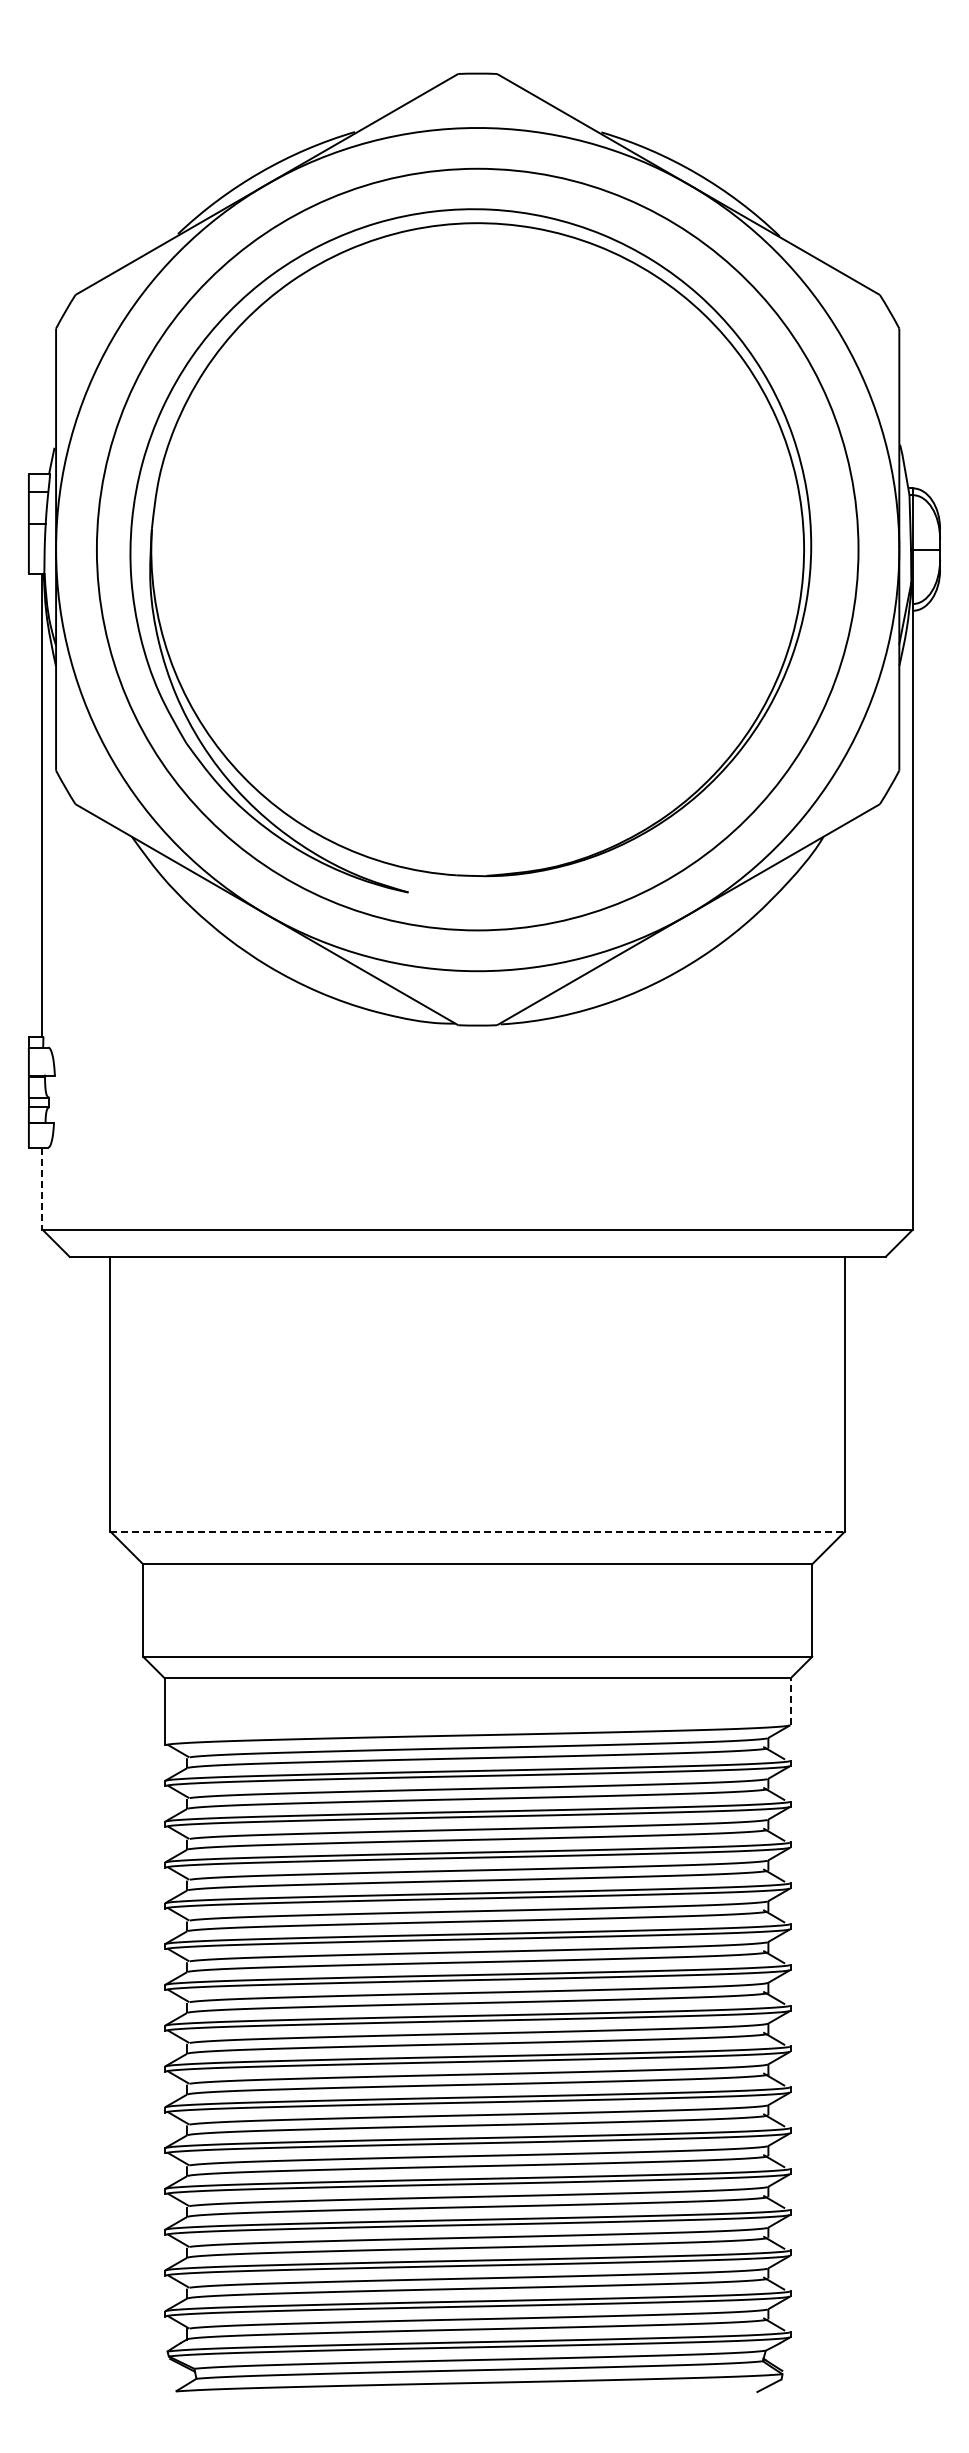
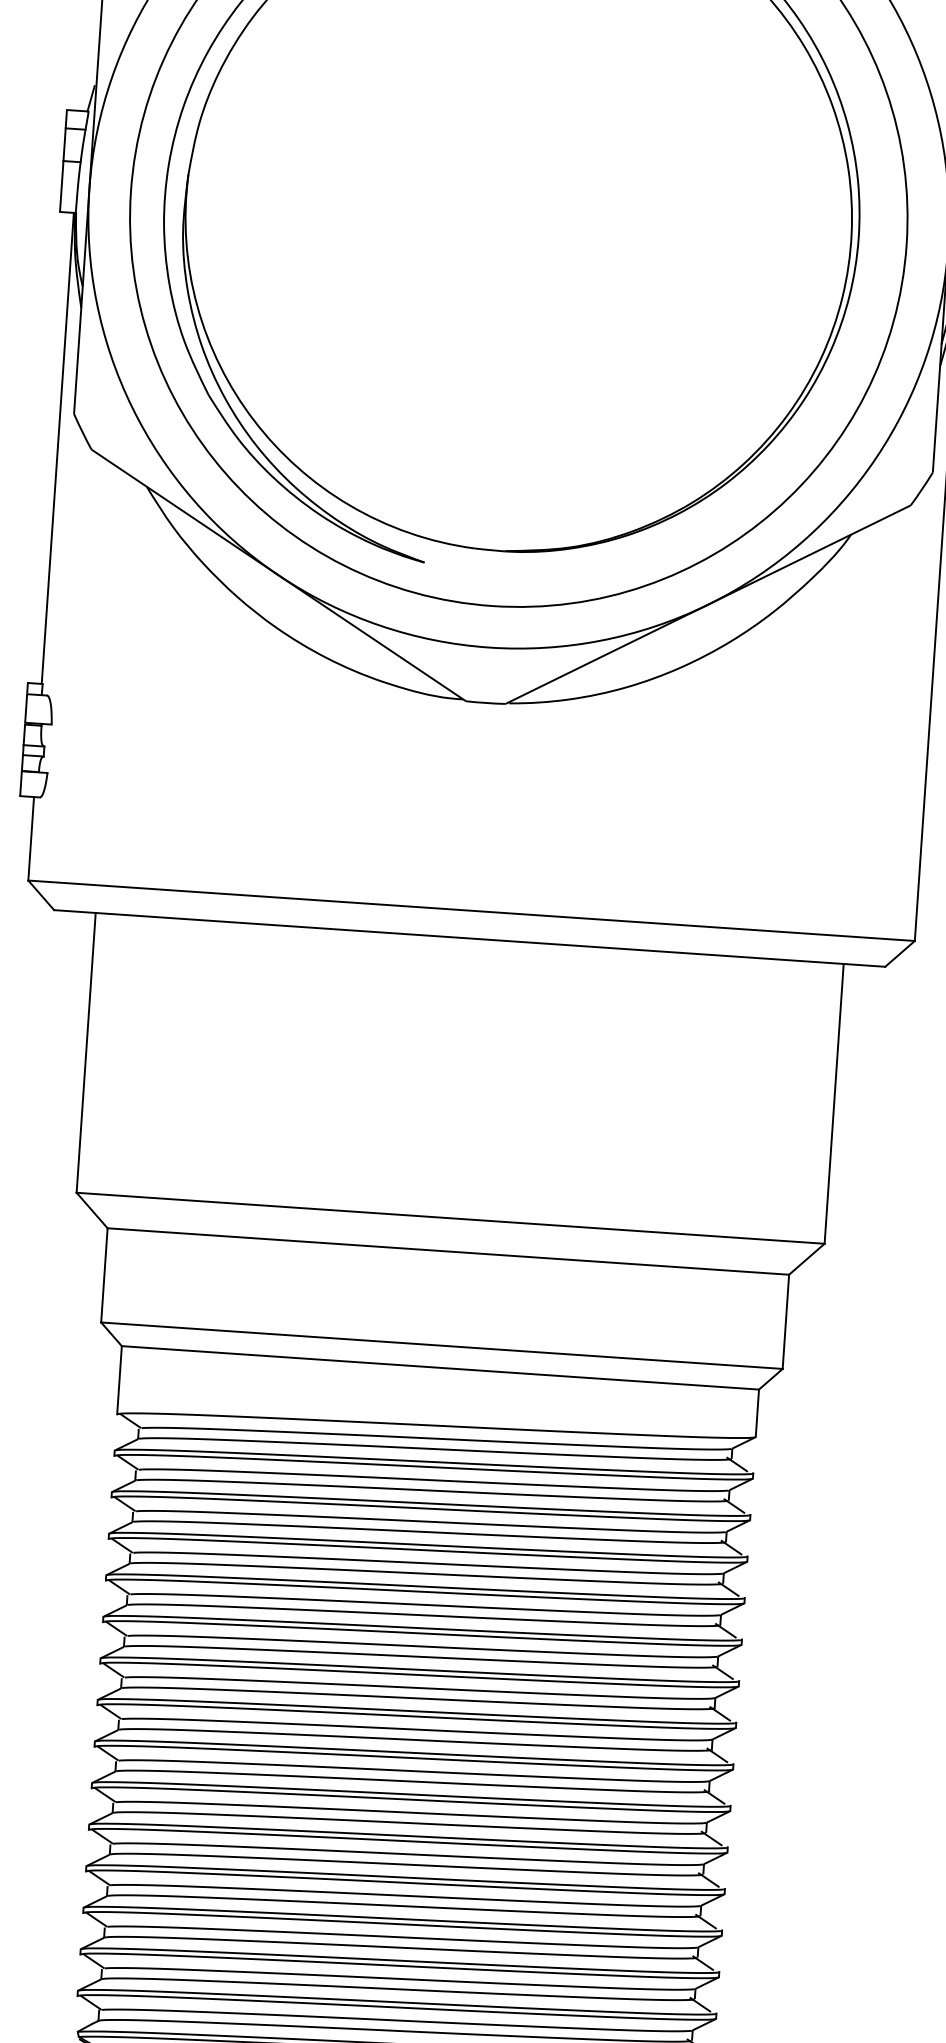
line: (42, 1188) -> (31, 838), dashed -> solid
line: (478, 1531) -> (451, 1218), dashed -> solid
line: (790, 1701) -> (757, 1413), dashed -> solid

